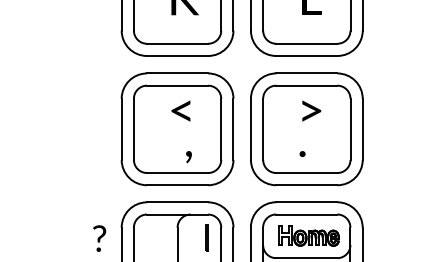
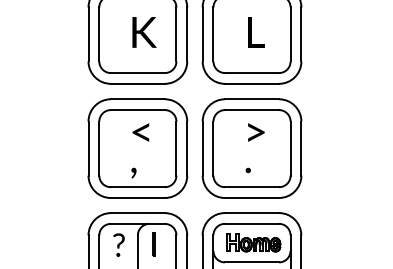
text: (188, 156) -> (133, 172), moved
text: (99, 237) -> (118, 244), moved
line: (206, 237) -> (153, 244), moved

